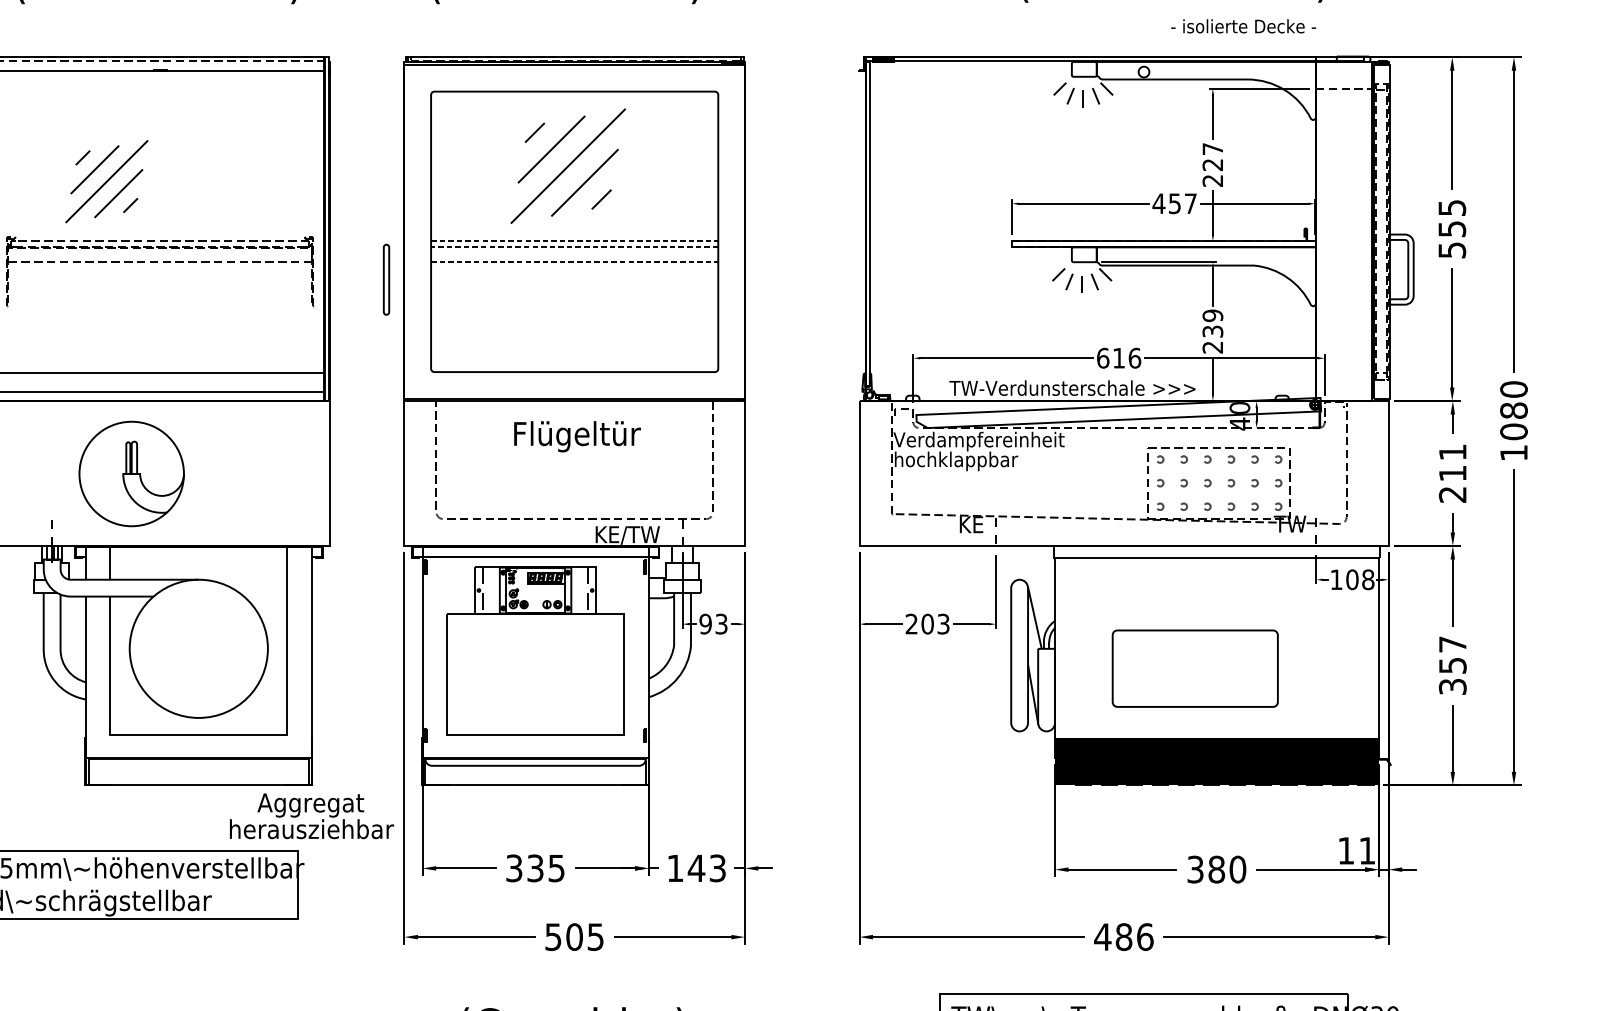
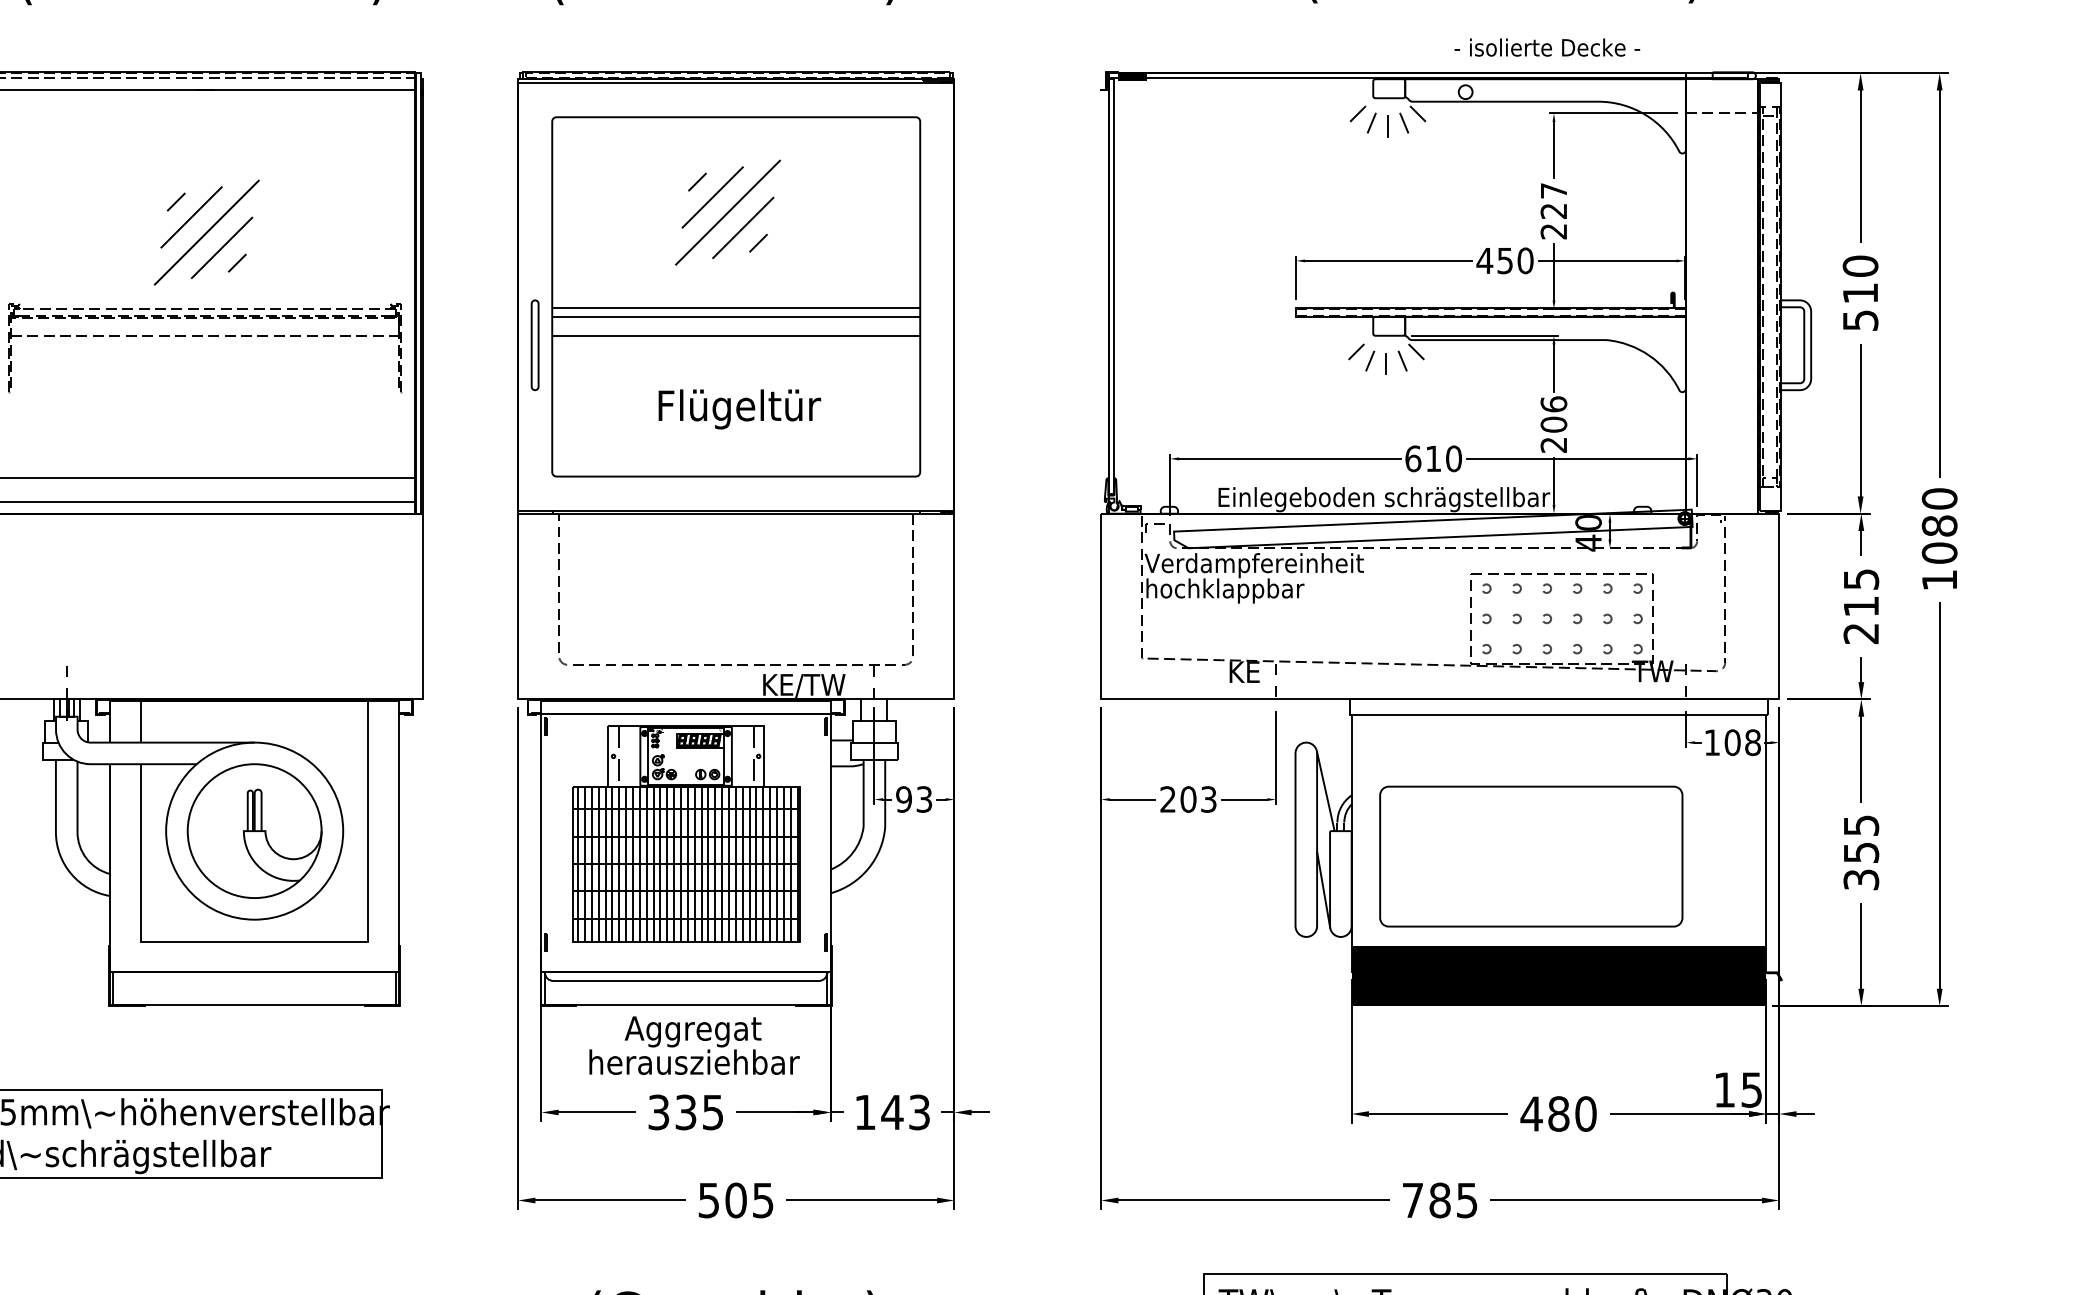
text: (1243, 26) -> (1547, 47), moved
part: (567, 165) -> (727, 212), size x0.71
part: (106, 181) -> (206, 232), moved
text: (1190, 203) -> (1525, 260), 457 -> 450
text: (1452, 218) -> (1860, 279), 555 -> 510
line: (574, 240) -> (736, 308), dashed -> solid
line: (574, 247) -> (736, 316), dashed -> solid
line: (574, 261) -> (736, 335), dashed -> solid
part: (386, 279) -> (534, 345), moved
text: (1212, 323) -> (1553, 414), 239 -> 206
text: (1135, 357) -> (1454, 458), 616 -> 610
text: (1079, 389) -> (1383, 499), TW-Verdunsterschale >>> -> Einlegeboden schrägstellbar
text: (577, 436) -> (739, 409), moved
text: (1452, 452) -> (1861, 579), 211 -> 215
part: (131, 473) -> (254, 830), moved
text: (1452, 644) -> (1861, 825), 357 -> 355
part: (1195, 668) -> (1531, 856), size x1.43
hatch: (535, 674) -> (685, 864), added
text: (311, 816) -> (694, 1045), moved
text: (1367, 850) -> (1751, 1089), 11 -> 15
text: (1195, 869) -> (1531, 1113), 380 -> 480
text: (1123, 937) -> (1439, 1200), 486 -> 785

